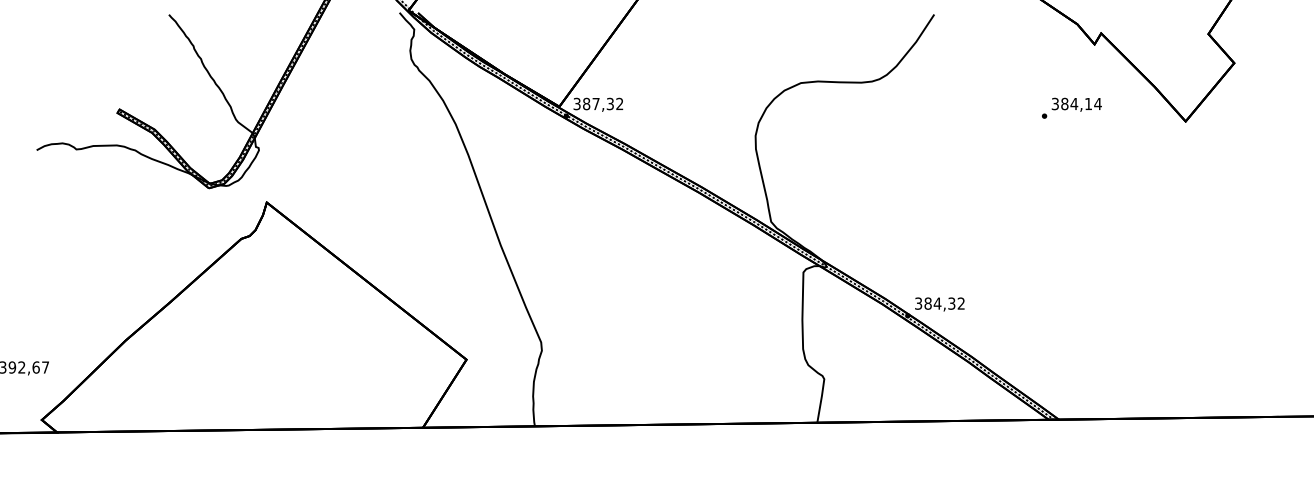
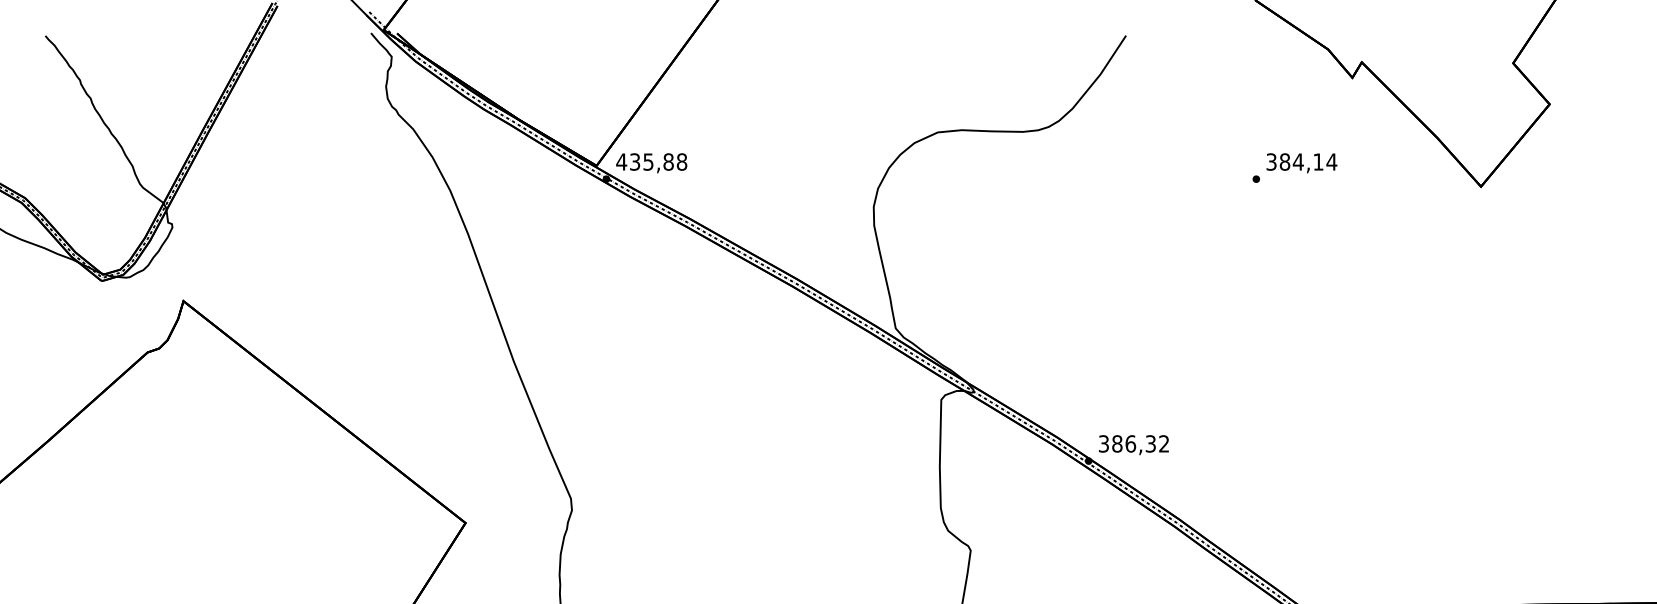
text: (598, 103) -> (651, 161), 387,32 -> 435,88
text: (1071, 107) -> (1294, 166), moved
text: (937, 303) -> (1130, 443), 384,32 -> 386,32

